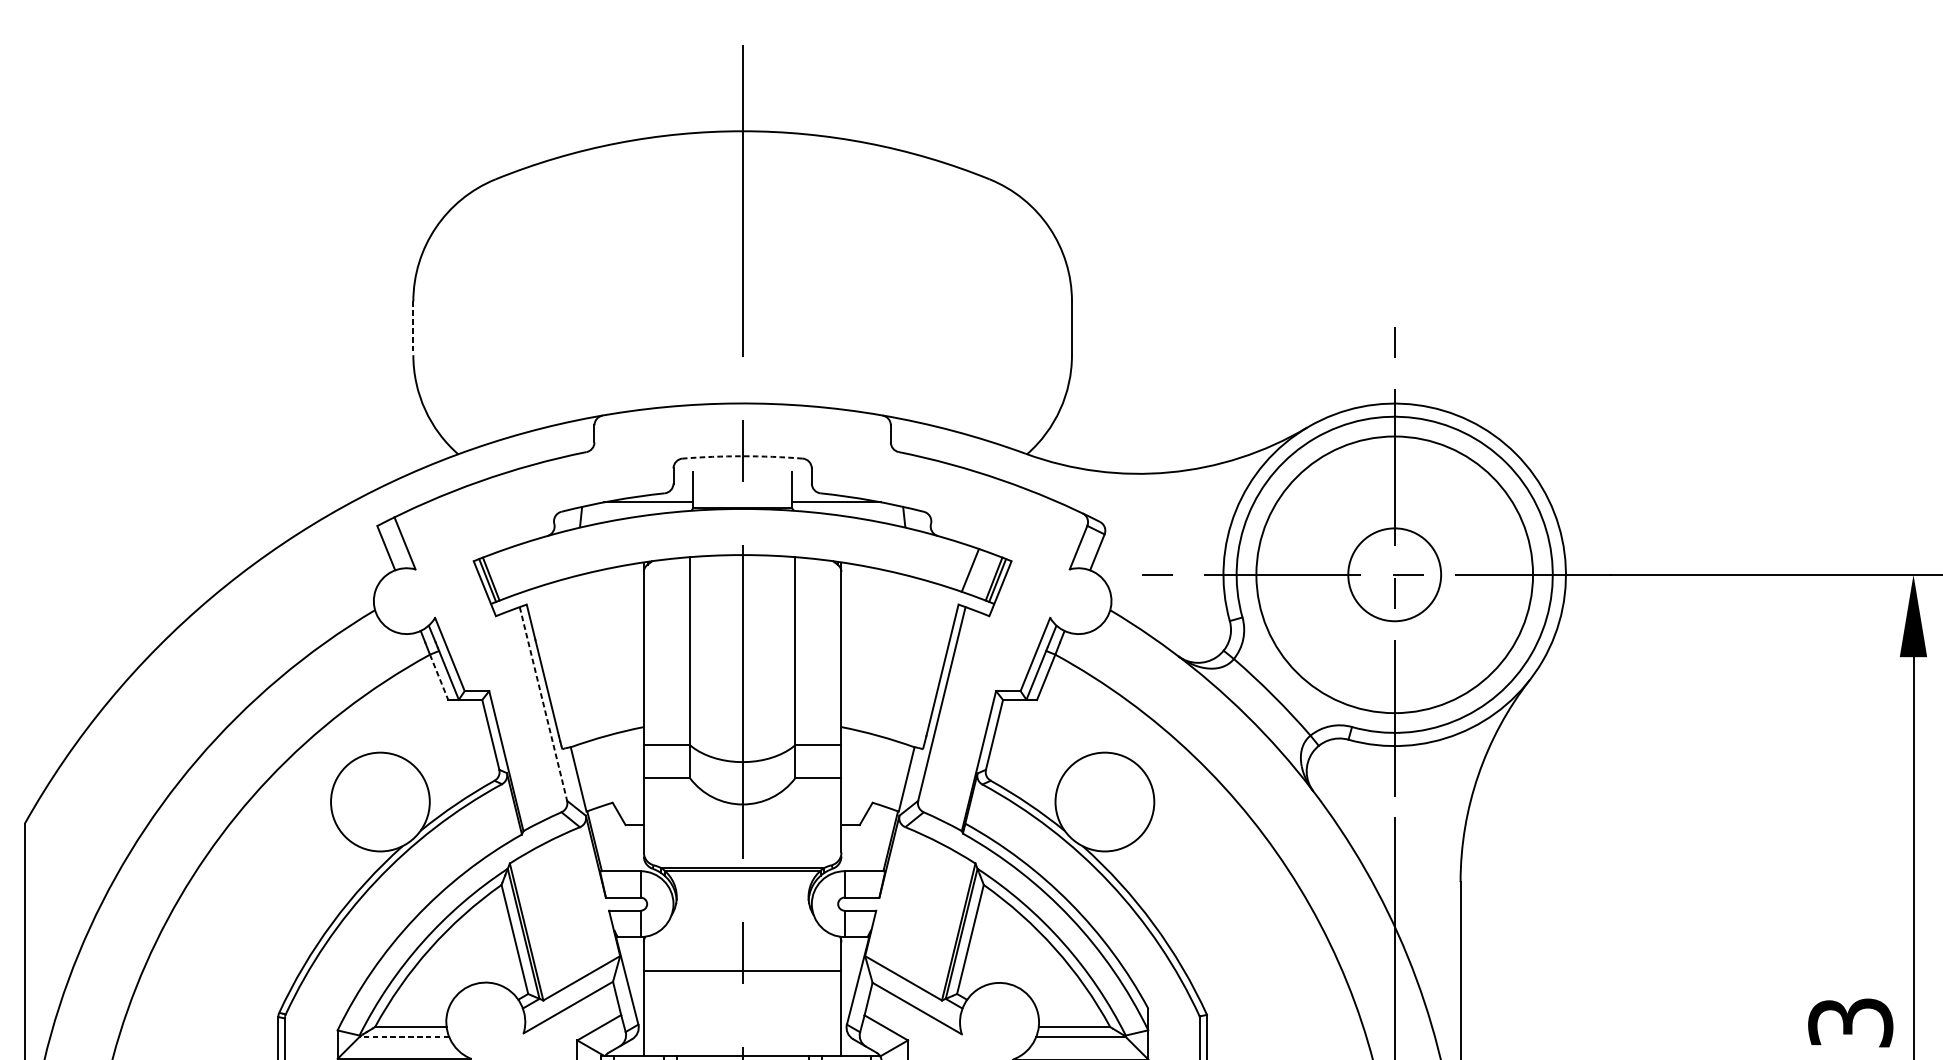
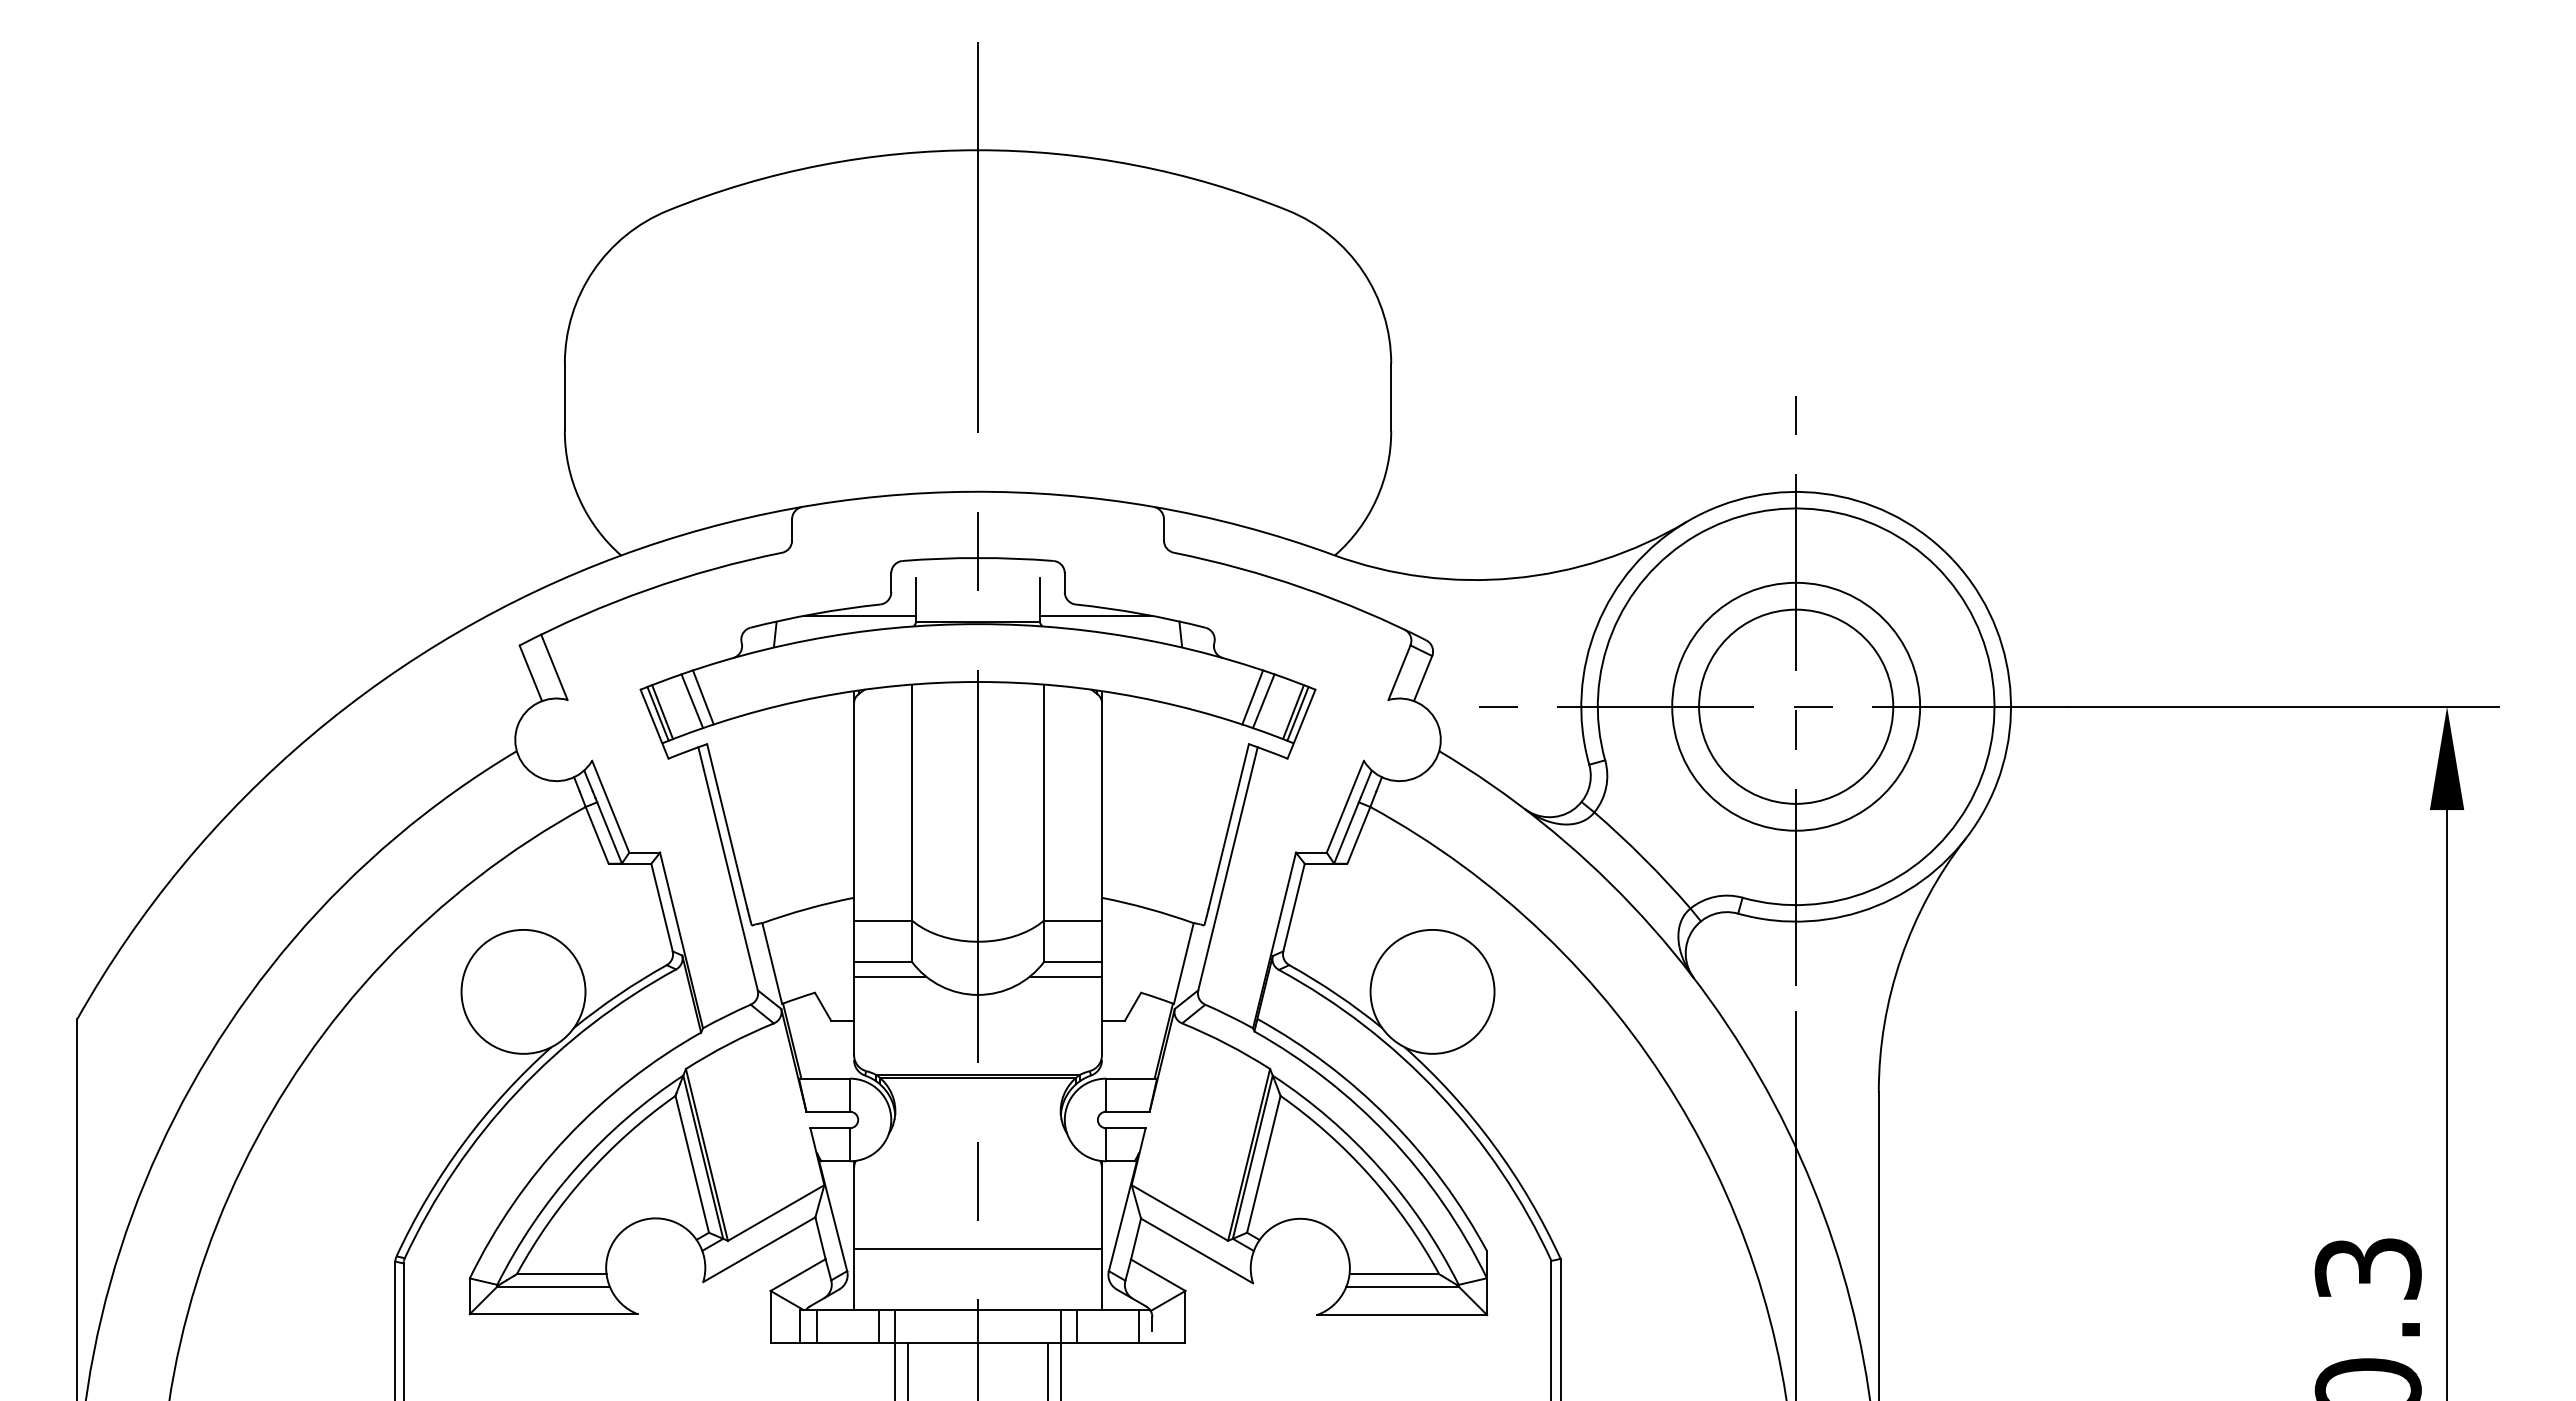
line: (413, 328) -> (564, 397), dashed -> solid
arc: (743, 456) -> (978, 558), dashed -> solid
line: (523, 567) -> (702, 697), added
line: (961, 567) -> (1252, 697), added
line: (515, 570) -> (692, 701), added
circle: (1394, 574) -> (1796, 706), size x0.71
circle: (1394, 574) -> (1796, 706), size x1.67
line: (439, 677) -> (597, 835), dashed -> solid
line: (543, 704) -> (728, 869), dashed -> solid
line: (672, 789) -> (890, 976), added
line: (812, 789) -> (1065, 976), added
line: (743, 970) -> (978, 1248), moved
line: (404, 1036) -> (553, 1286), dashed -> solid

